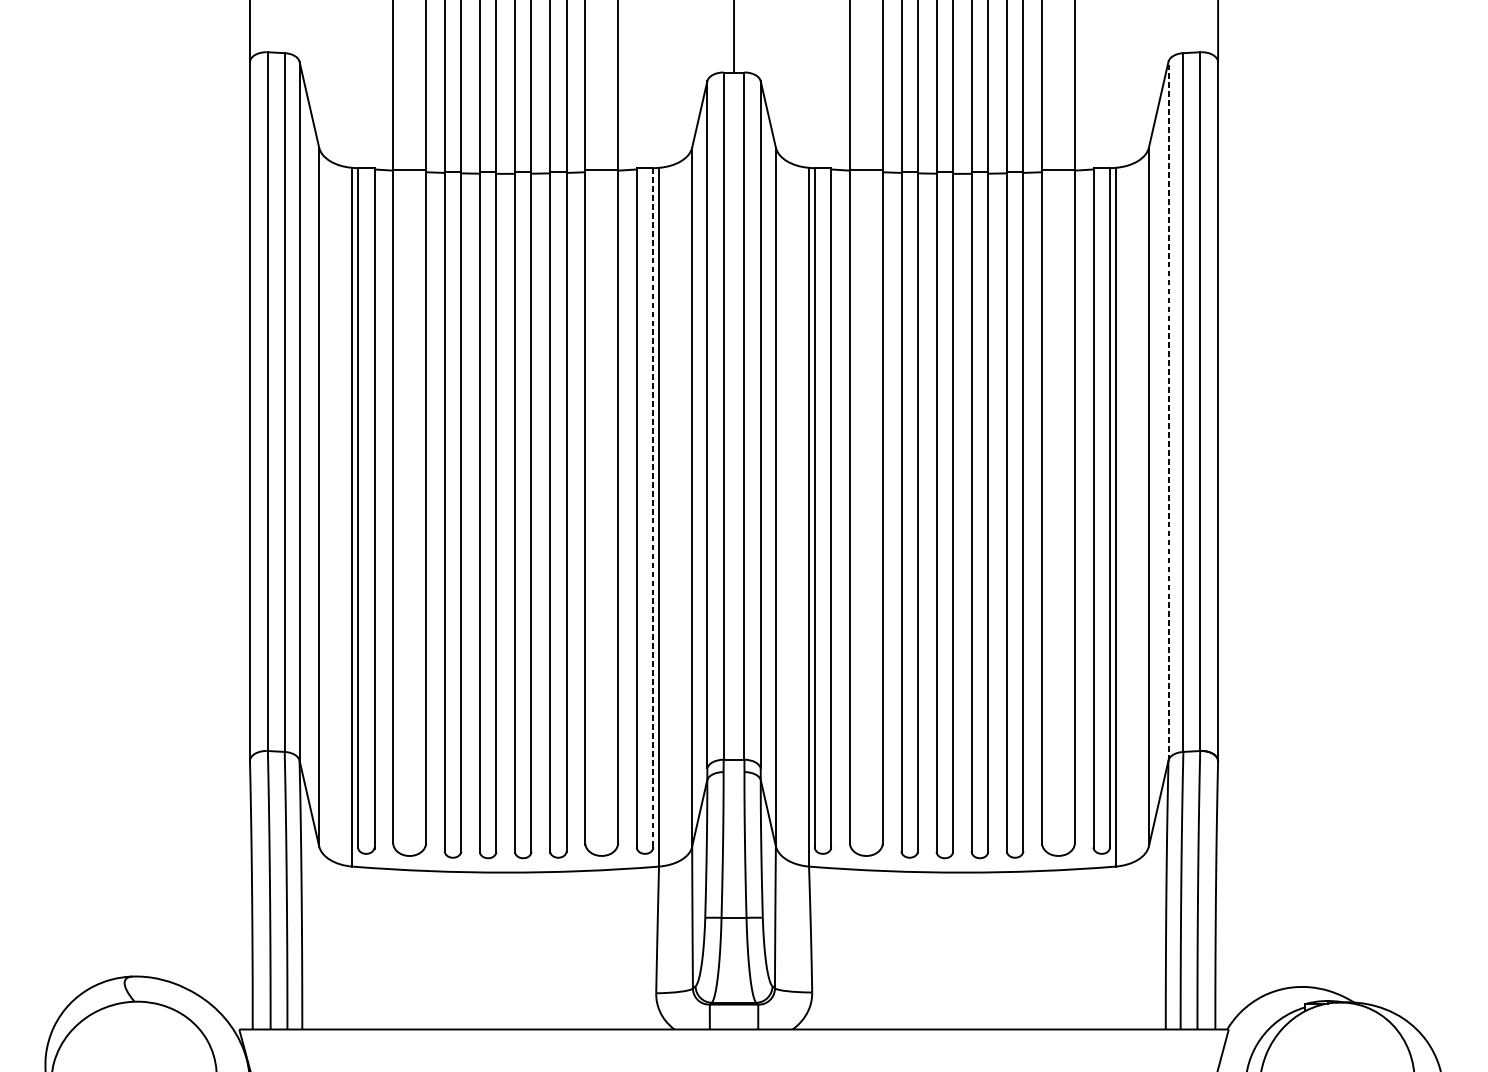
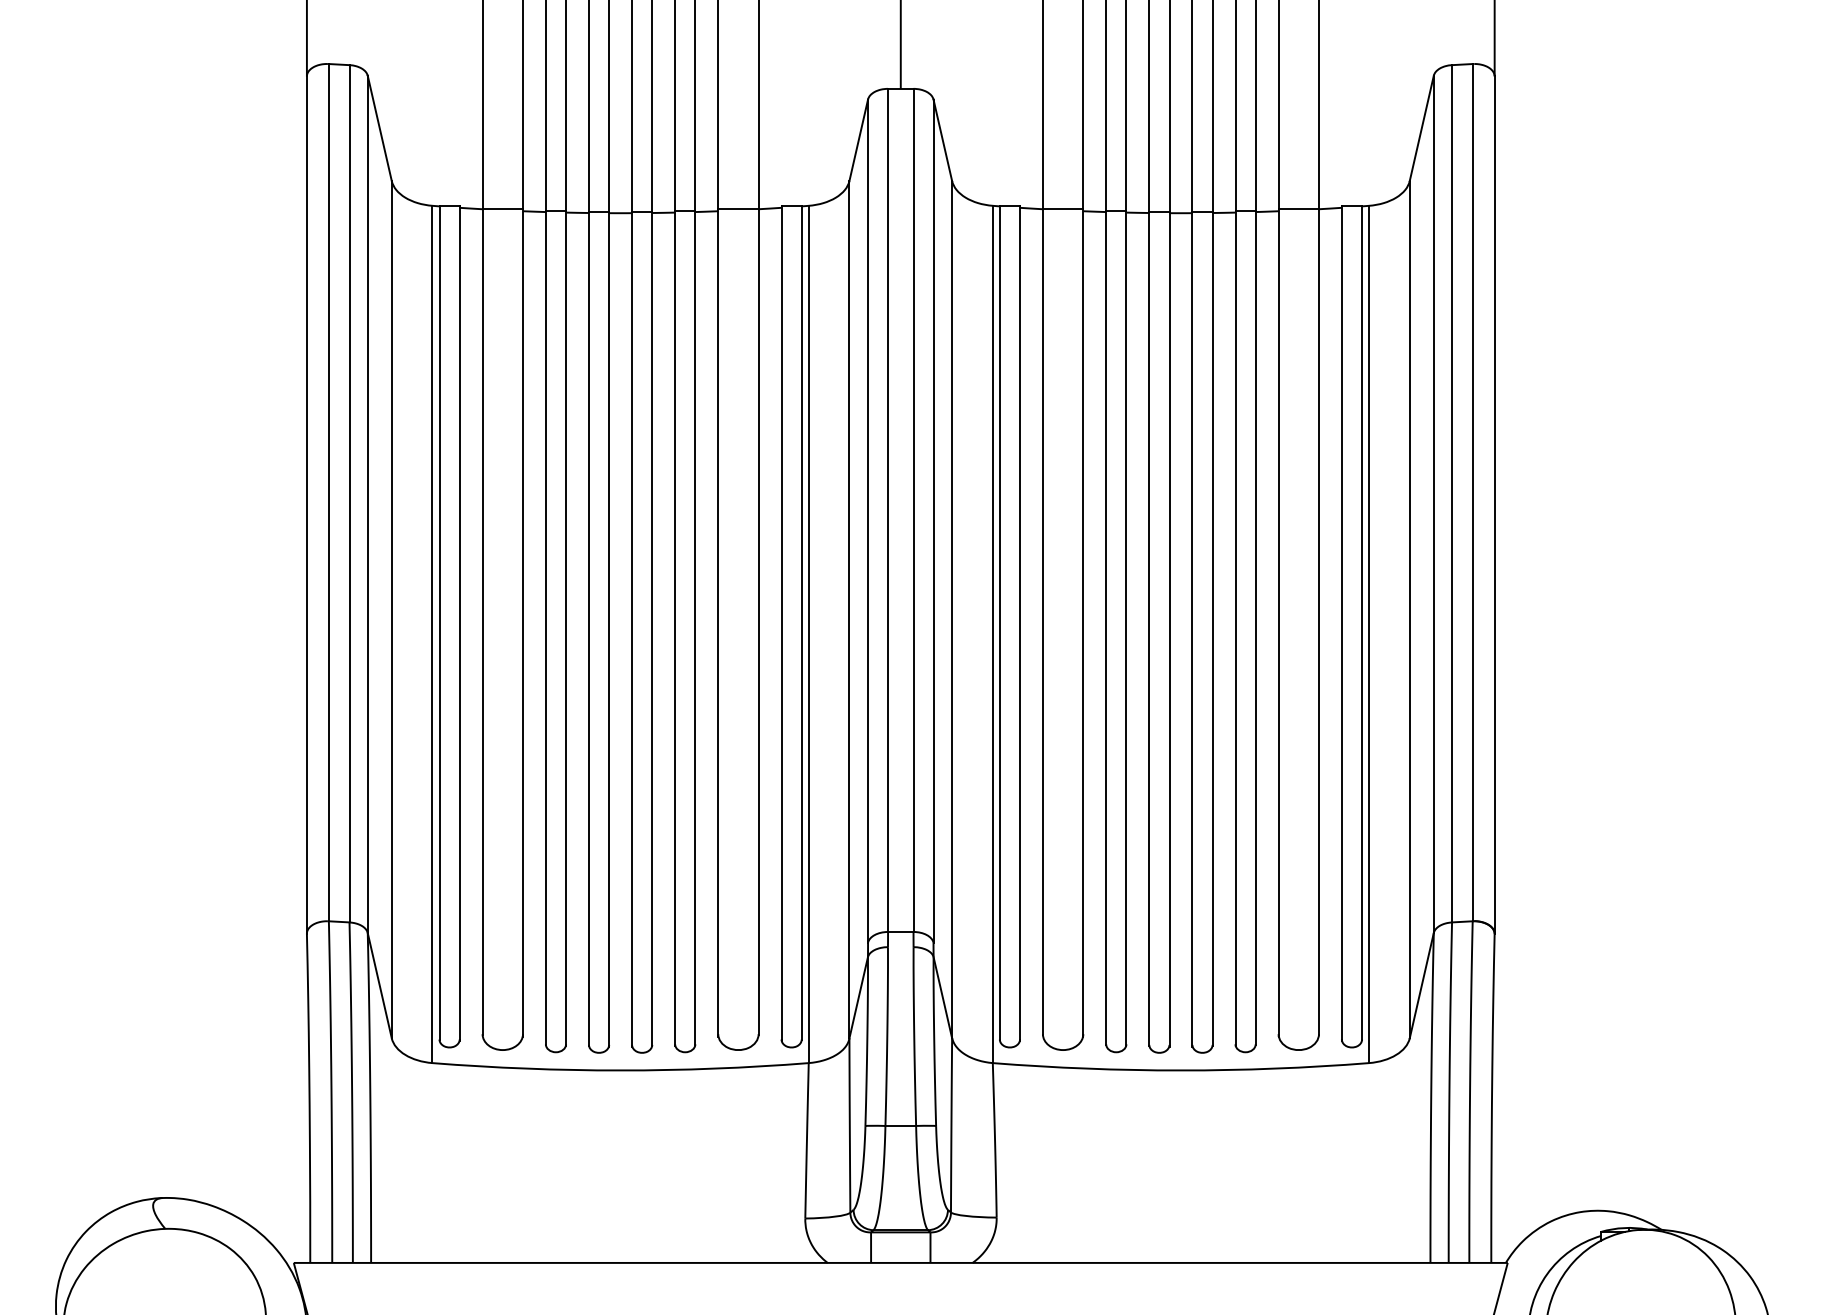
line: (1168, 411) -> (1433, 504), dashed -> solid
line: (653, 507) -> (801, 622), dashed -> solid

